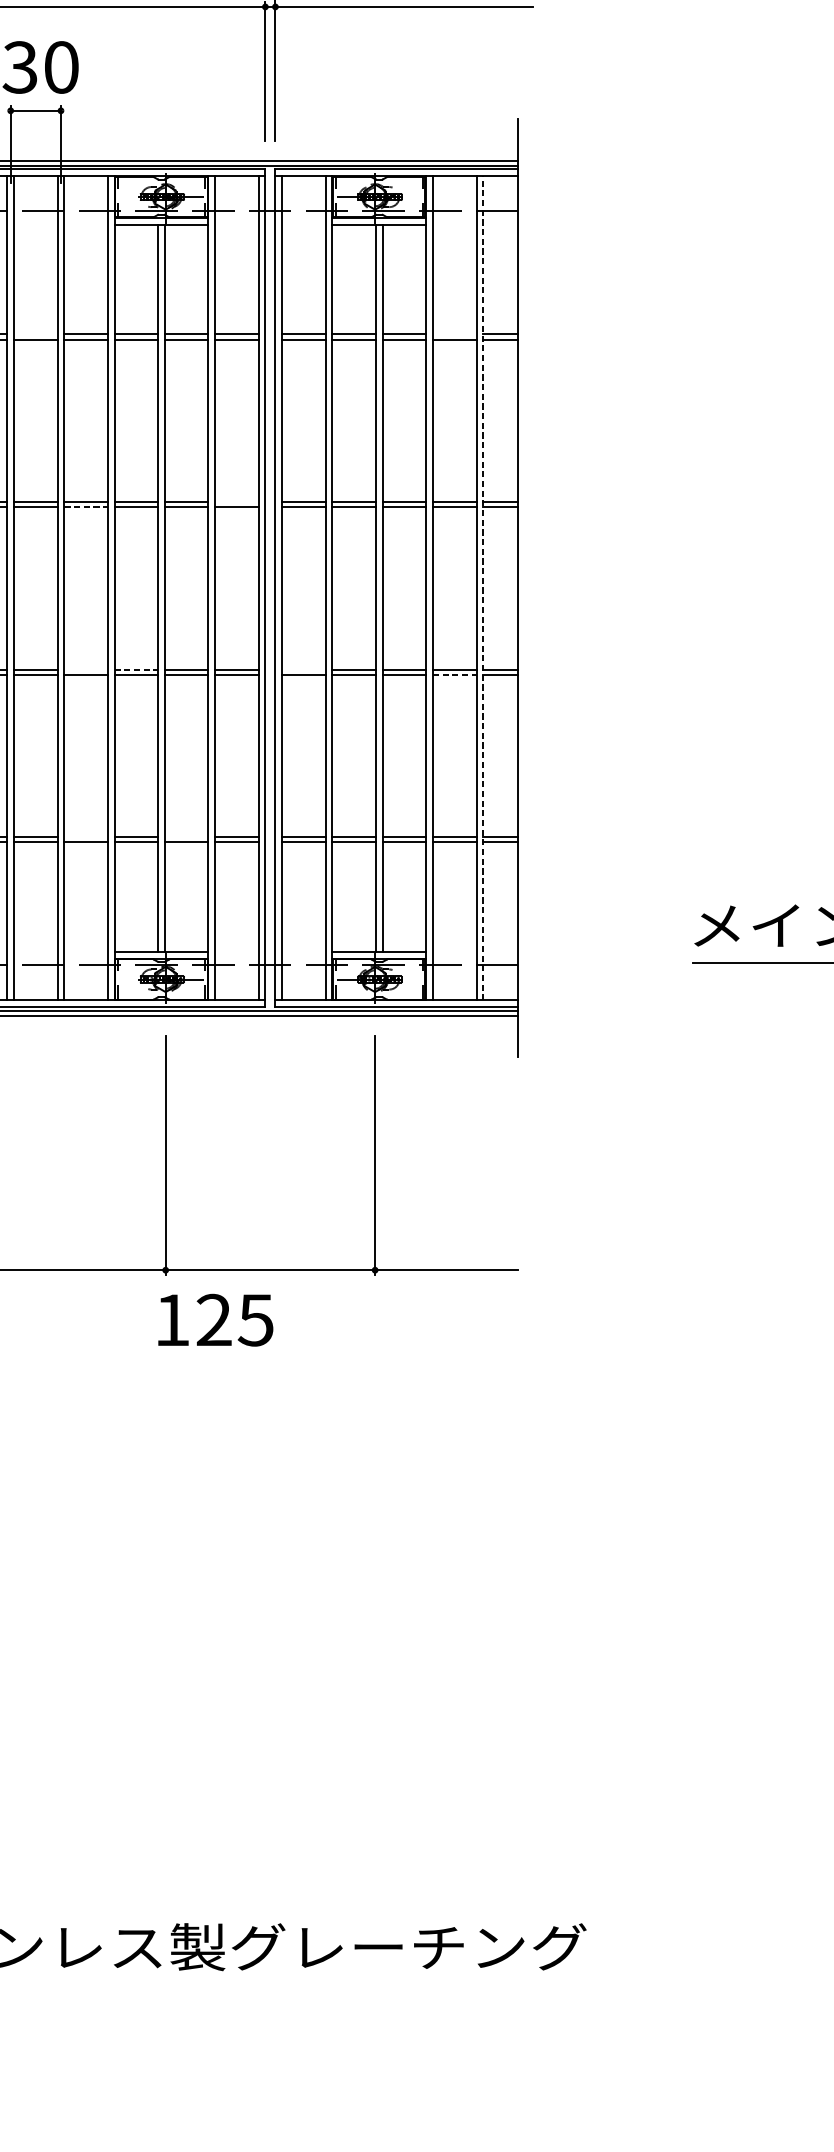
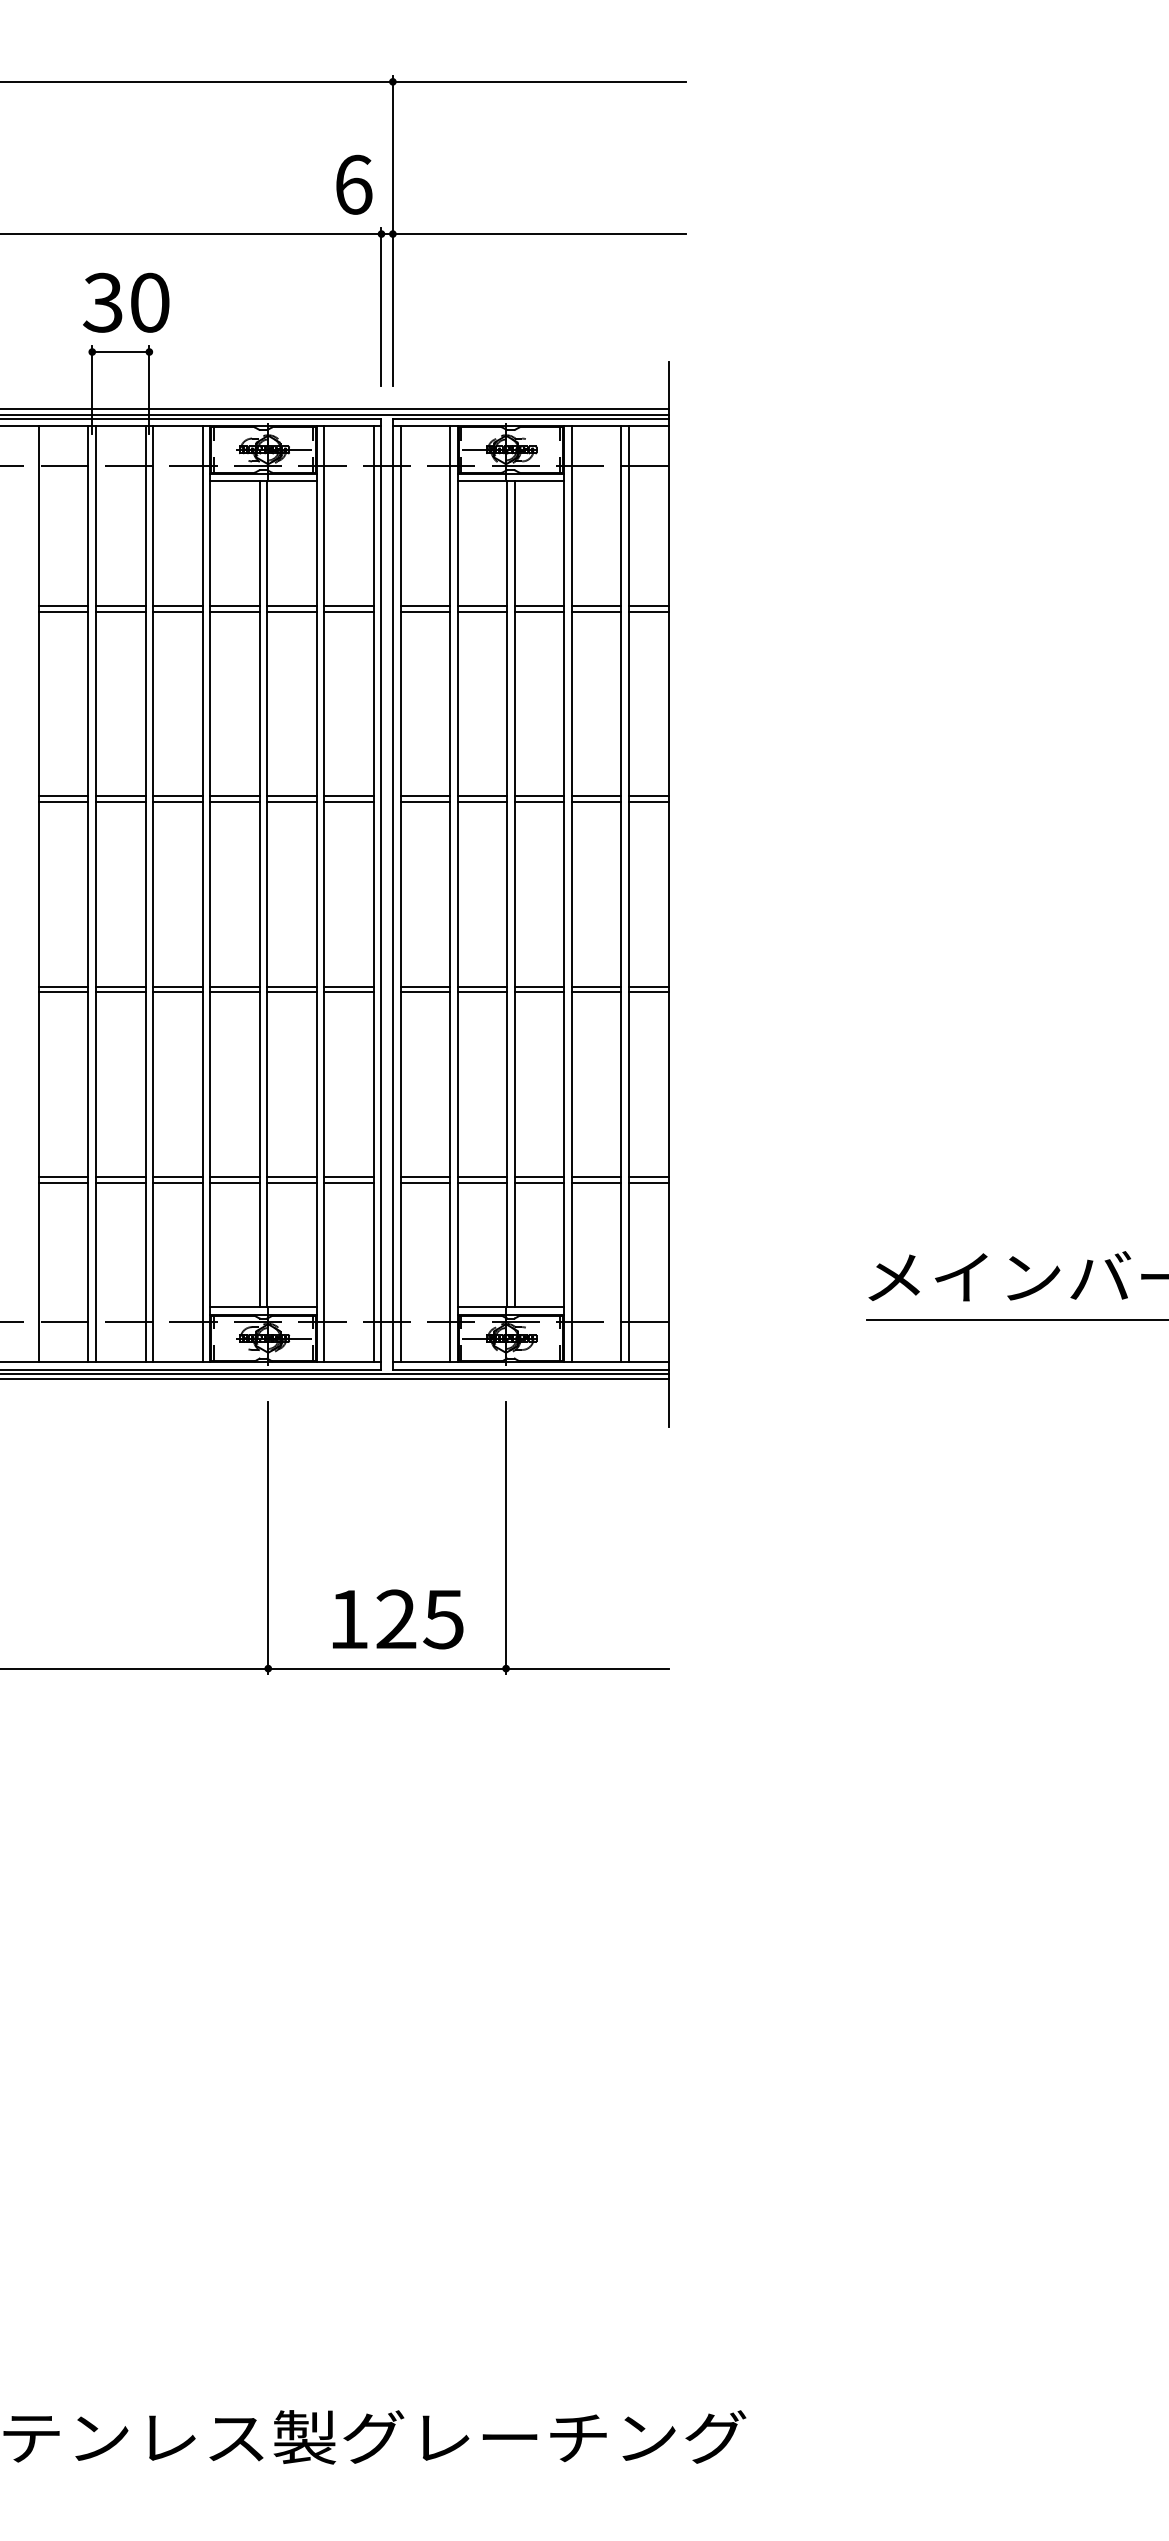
line: (35, 334) -> (120, 606), added
line: (454, 334) -> (596, 606), added
line: (236, 502) -> (348, 796), added
line: (85, 506) -> (177, 801), dashed -> solid
line: (482, 587) -> (628, 893), dashed -> solid
line: (85, 669) -> (177, 986), added
line: (135, 669) -> (234, 986), dashed -> solid
line: (303, 669) -> (424, 986), added
line: (454, 674) -> (596, 992), dashed -> solid
line: (85, 836) -> (177, 1176), added
line: (186, 836) -> (291, 1176), added
text: (216, 1320) -> (398, 1619), moved

